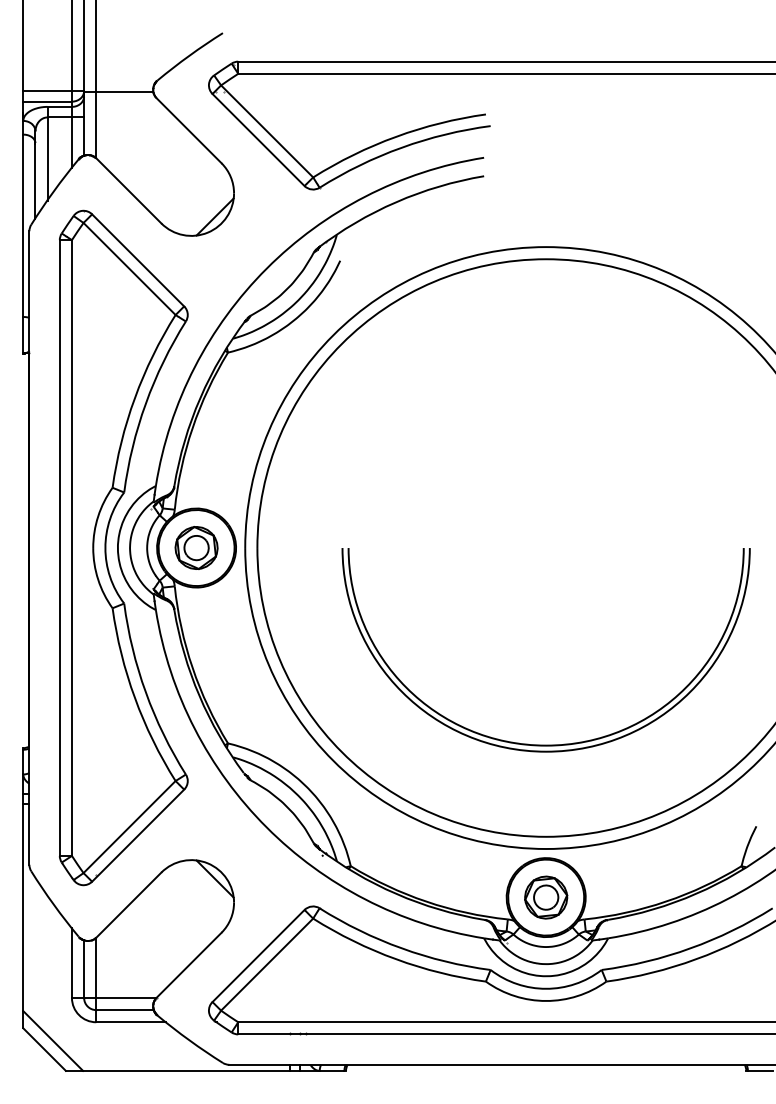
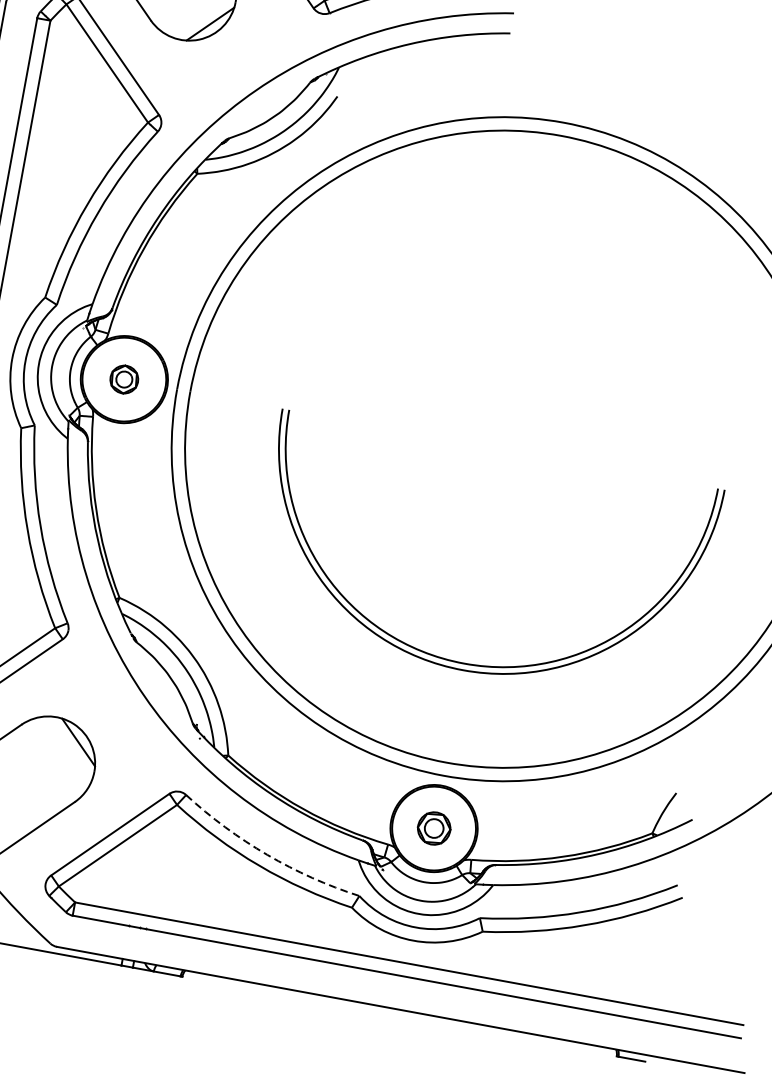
part: (196, 547) -> (124, 379), size x0.6
part: (546, 897) -> (434, 828), size x0.7
arc: (401, 948) -> (266, 854), solid -> dashed

